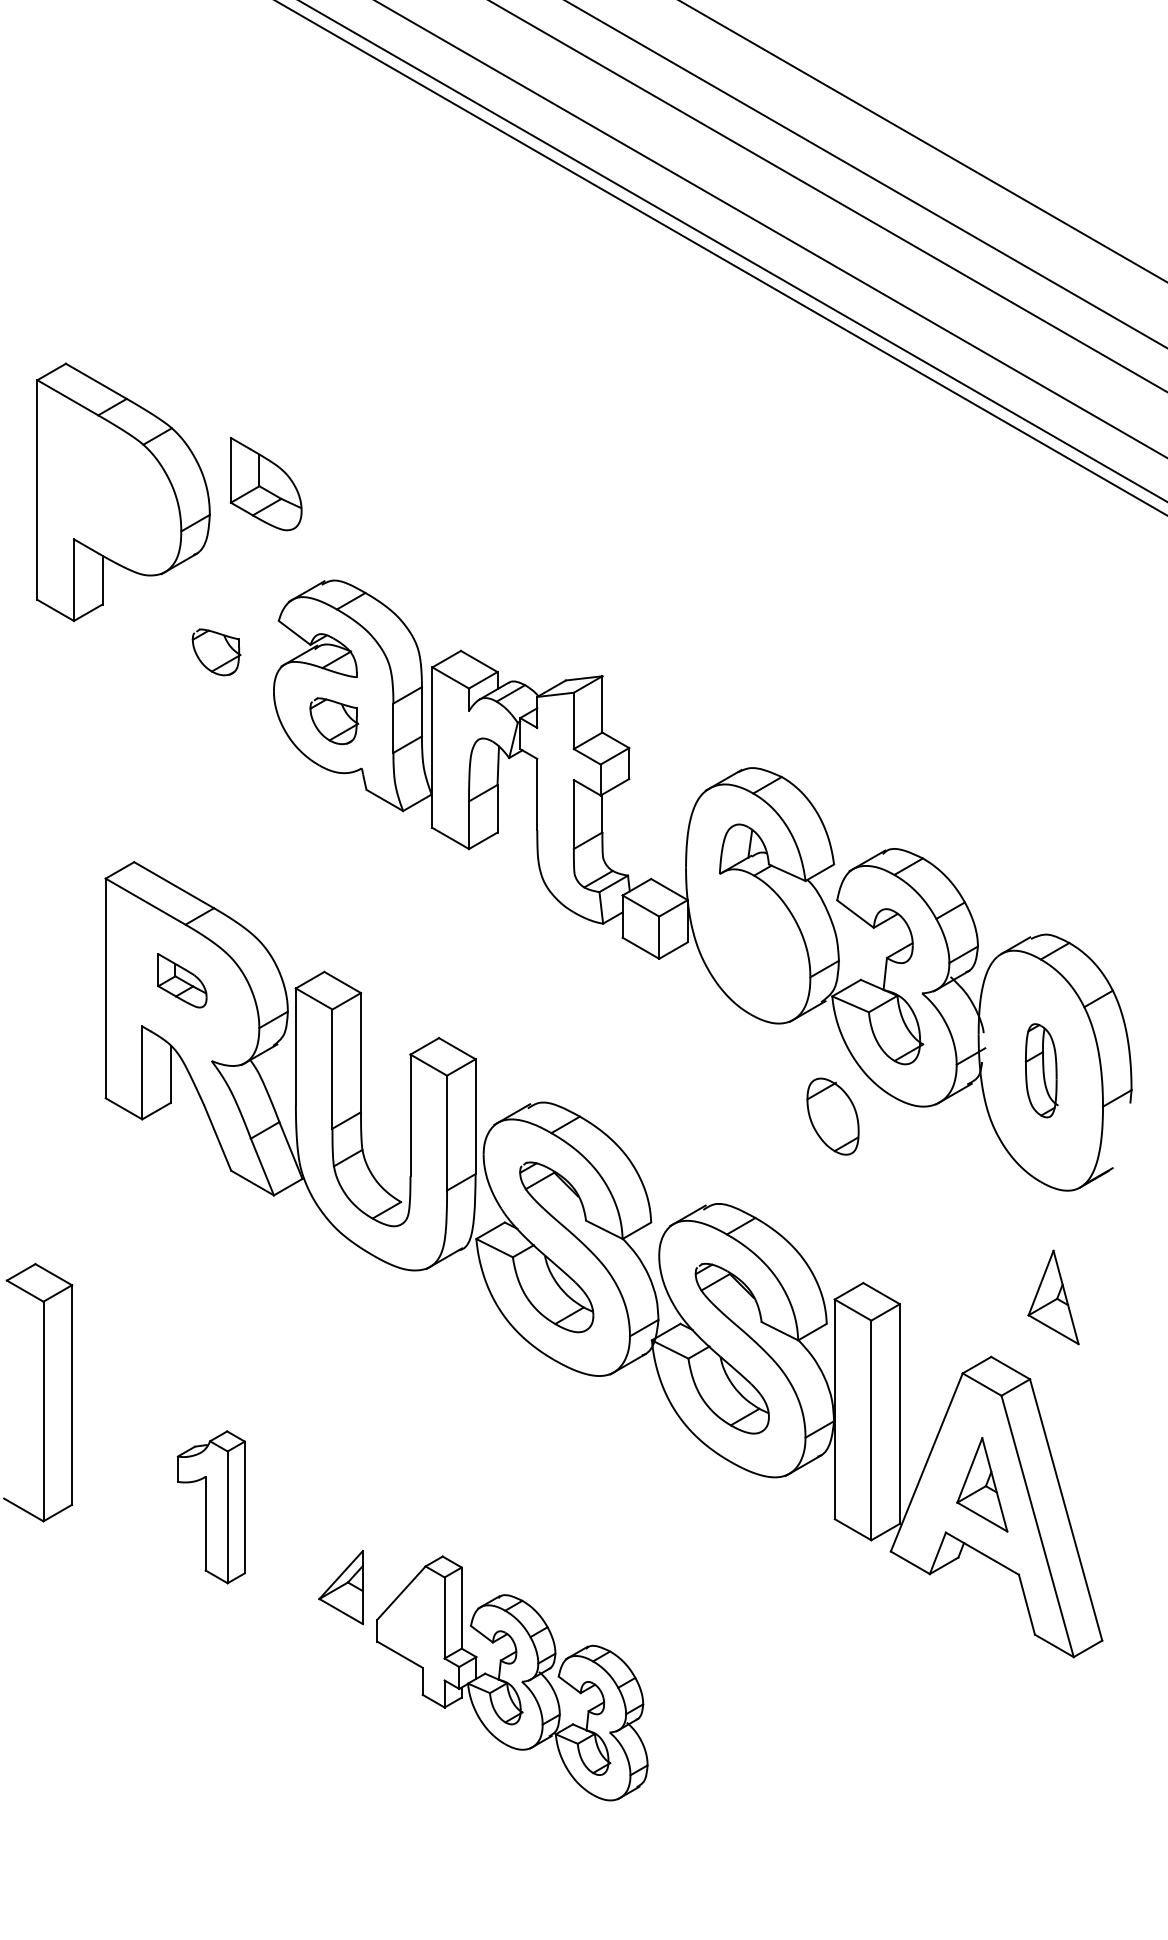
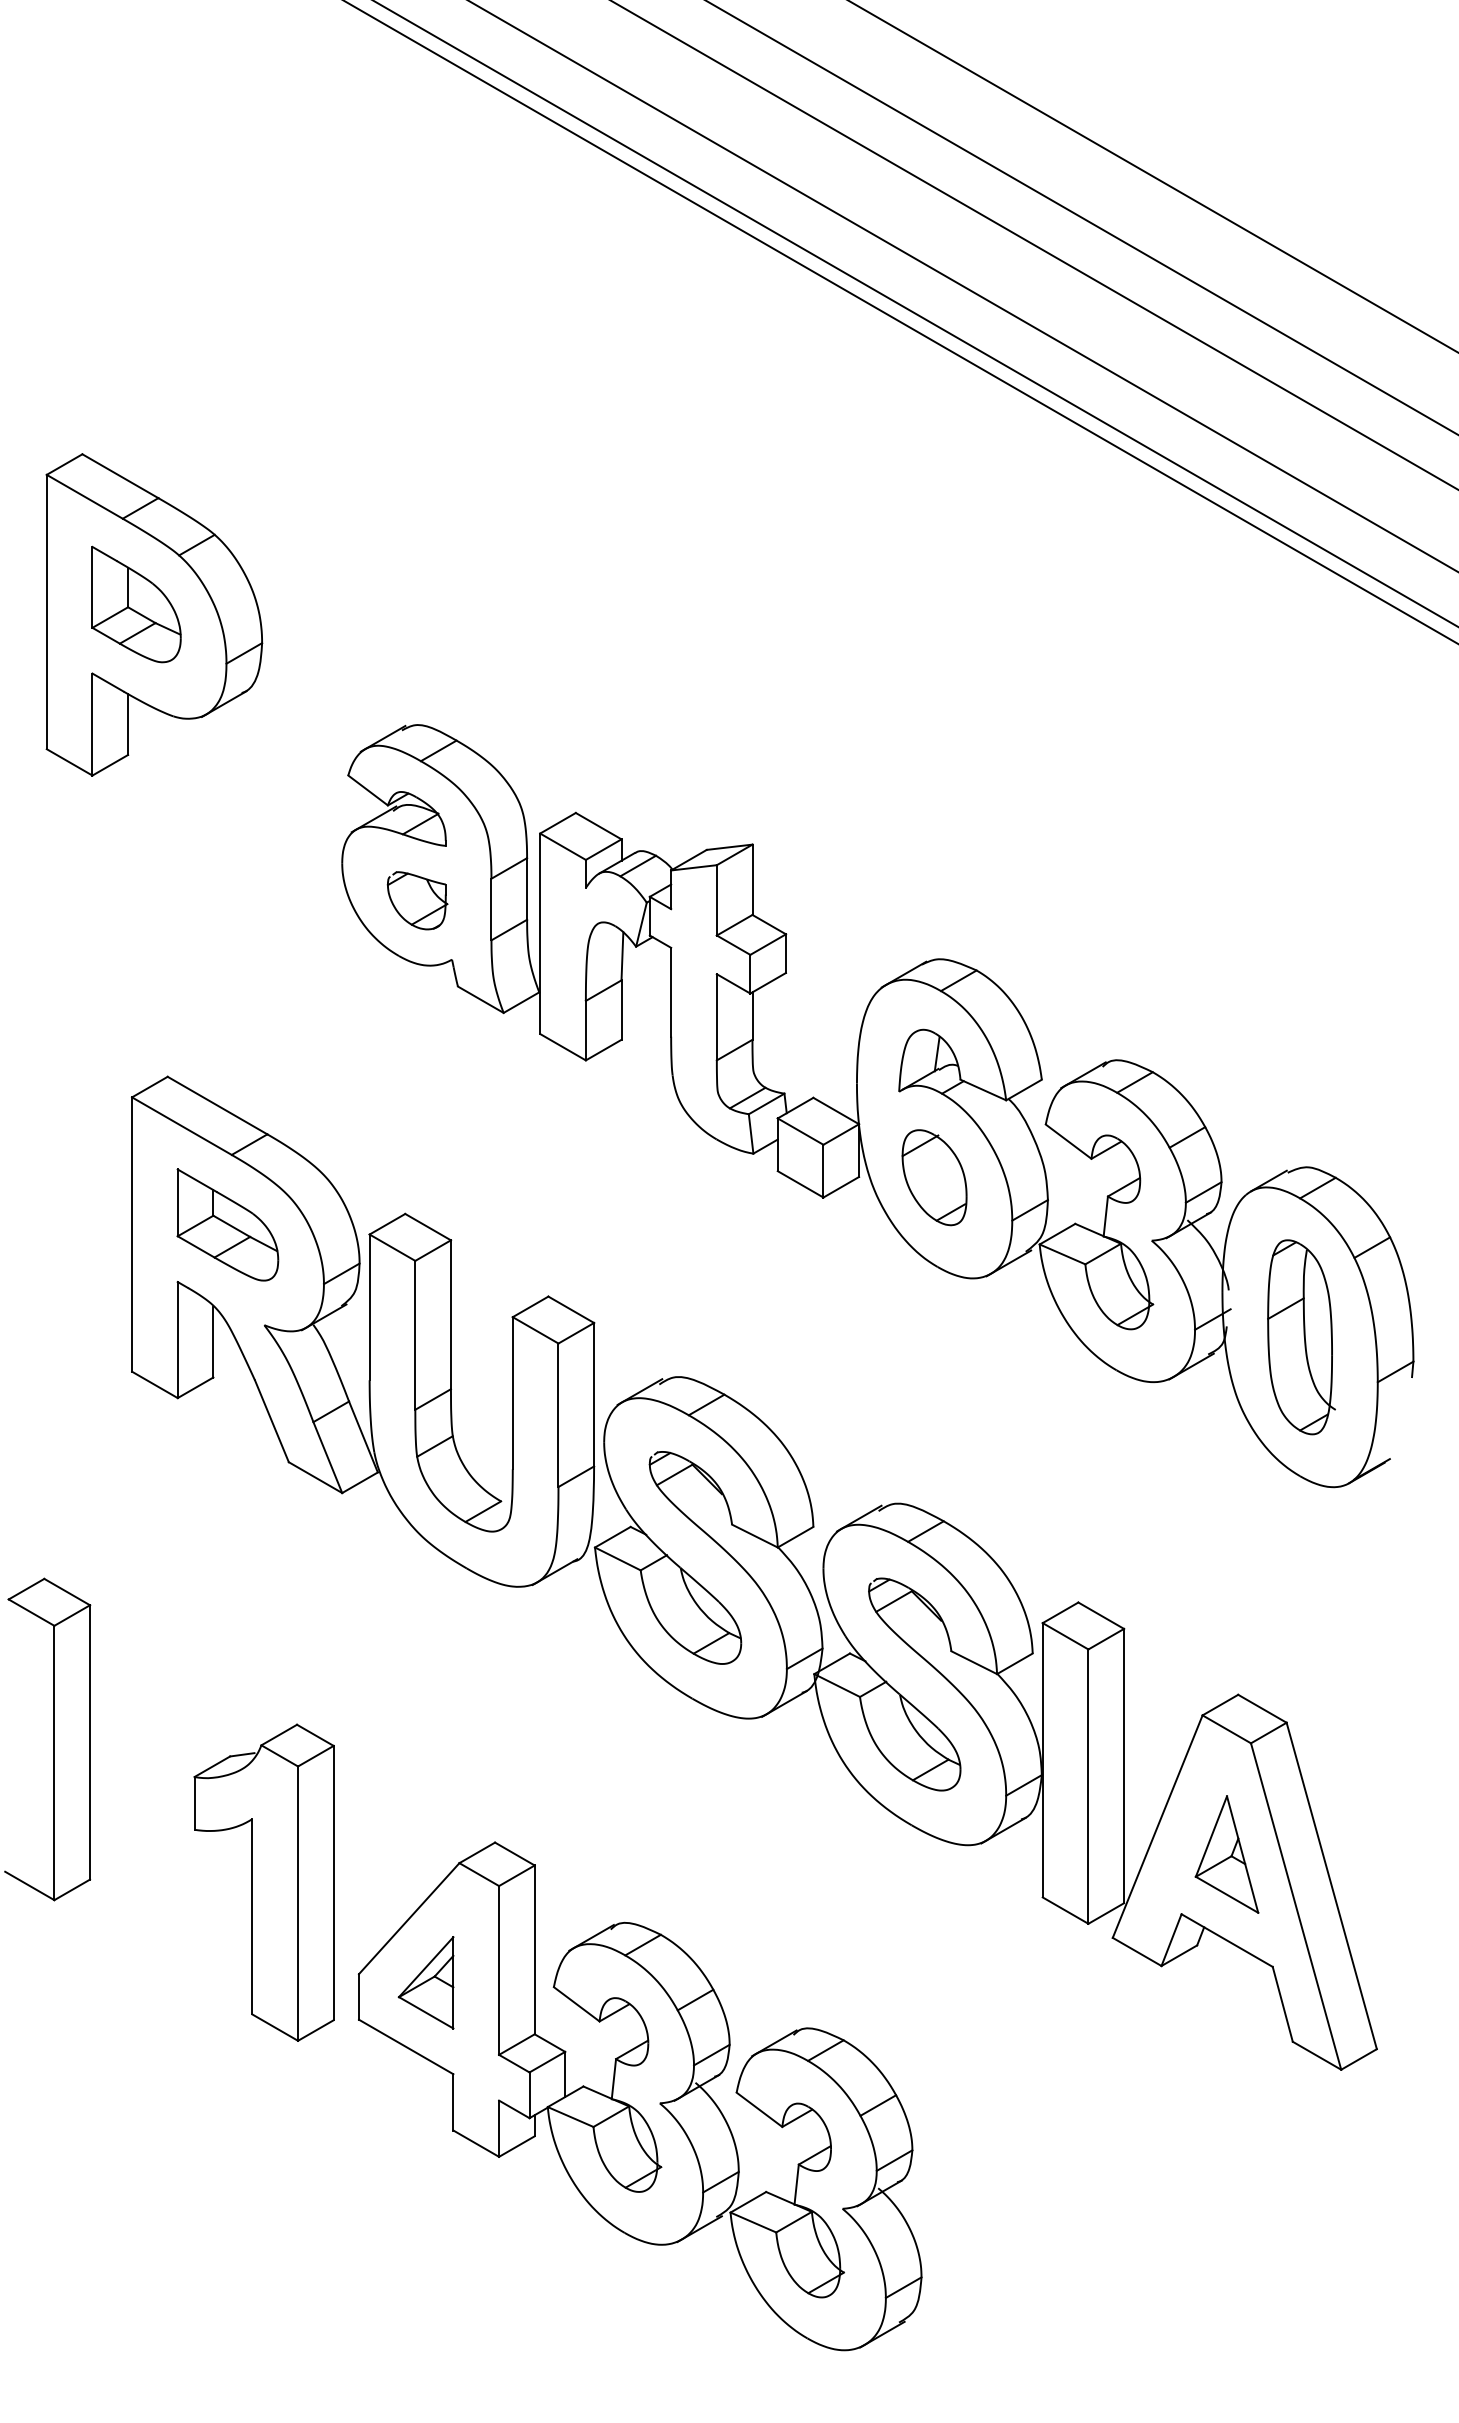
part: (266, 484) -> (136, 604), moved
part: (216, 652) -> (270, 814), removed
part: (182, 980) -> (227, 1224), size x1.67
part: (1041, 1070) -> (1301, 1337), size x1.67
part: (832, 1116) -> (934, 1177), moved
part: (1053, 1297) -> (1315, 1620), removed
part: (210, 1507) -> (263, 1882), size x1.67
part: (511, 1678) -> (639, 2096), size x1.67

